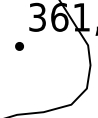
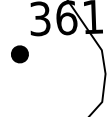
part: (19, 46) -> (19, 54), size x1.67

